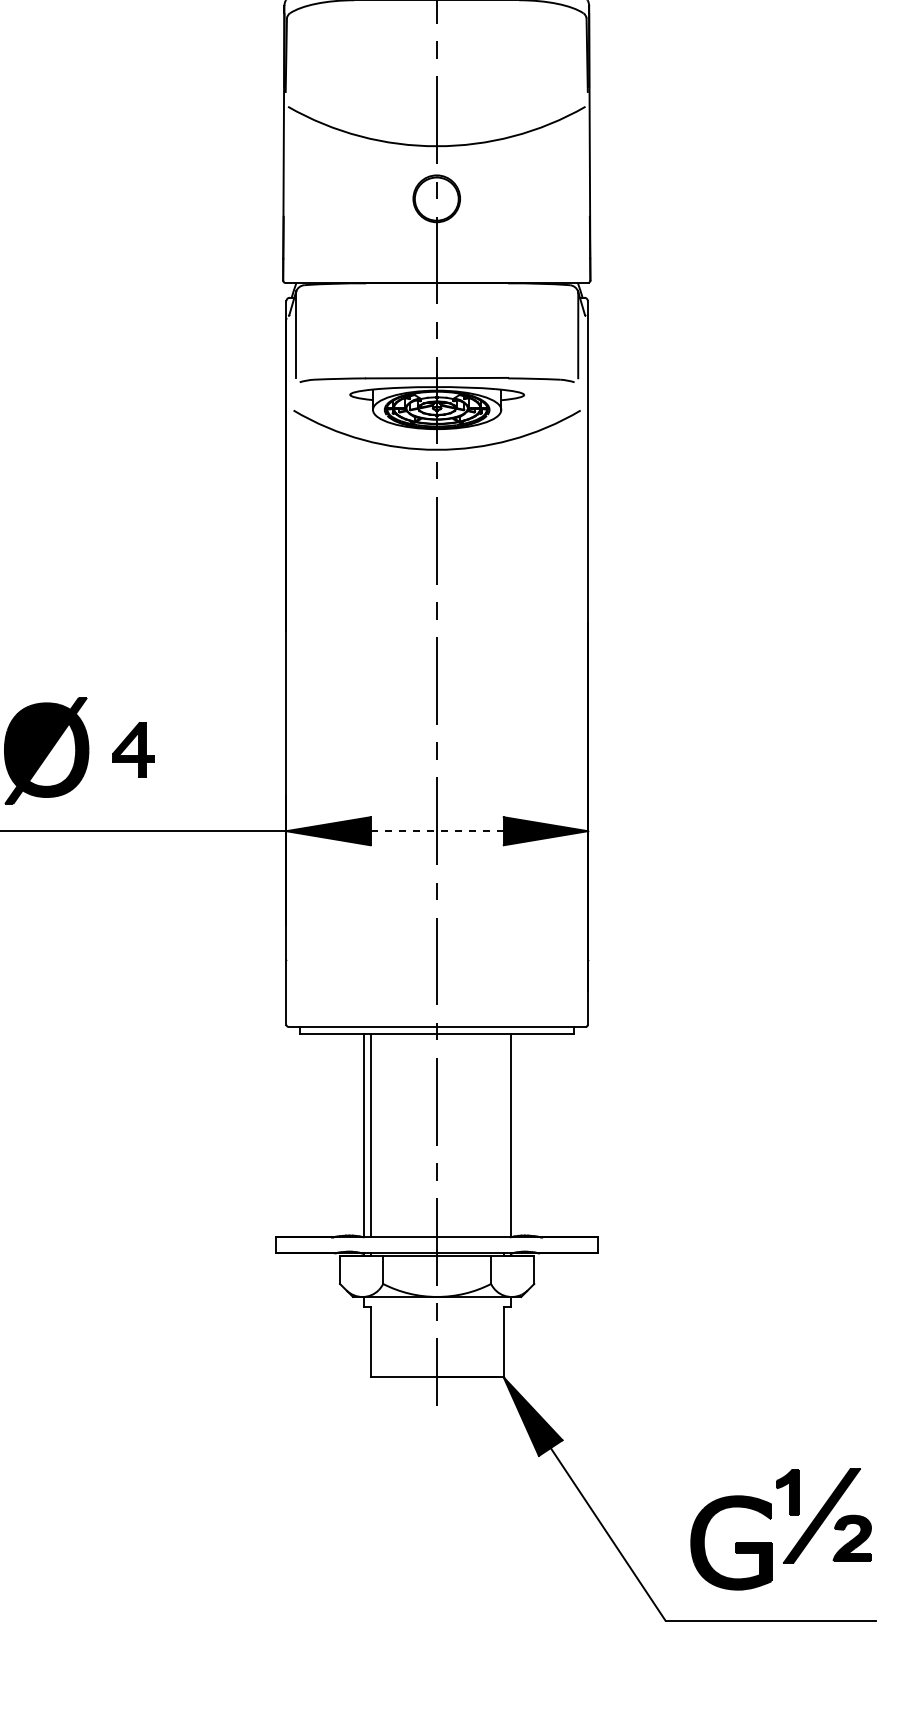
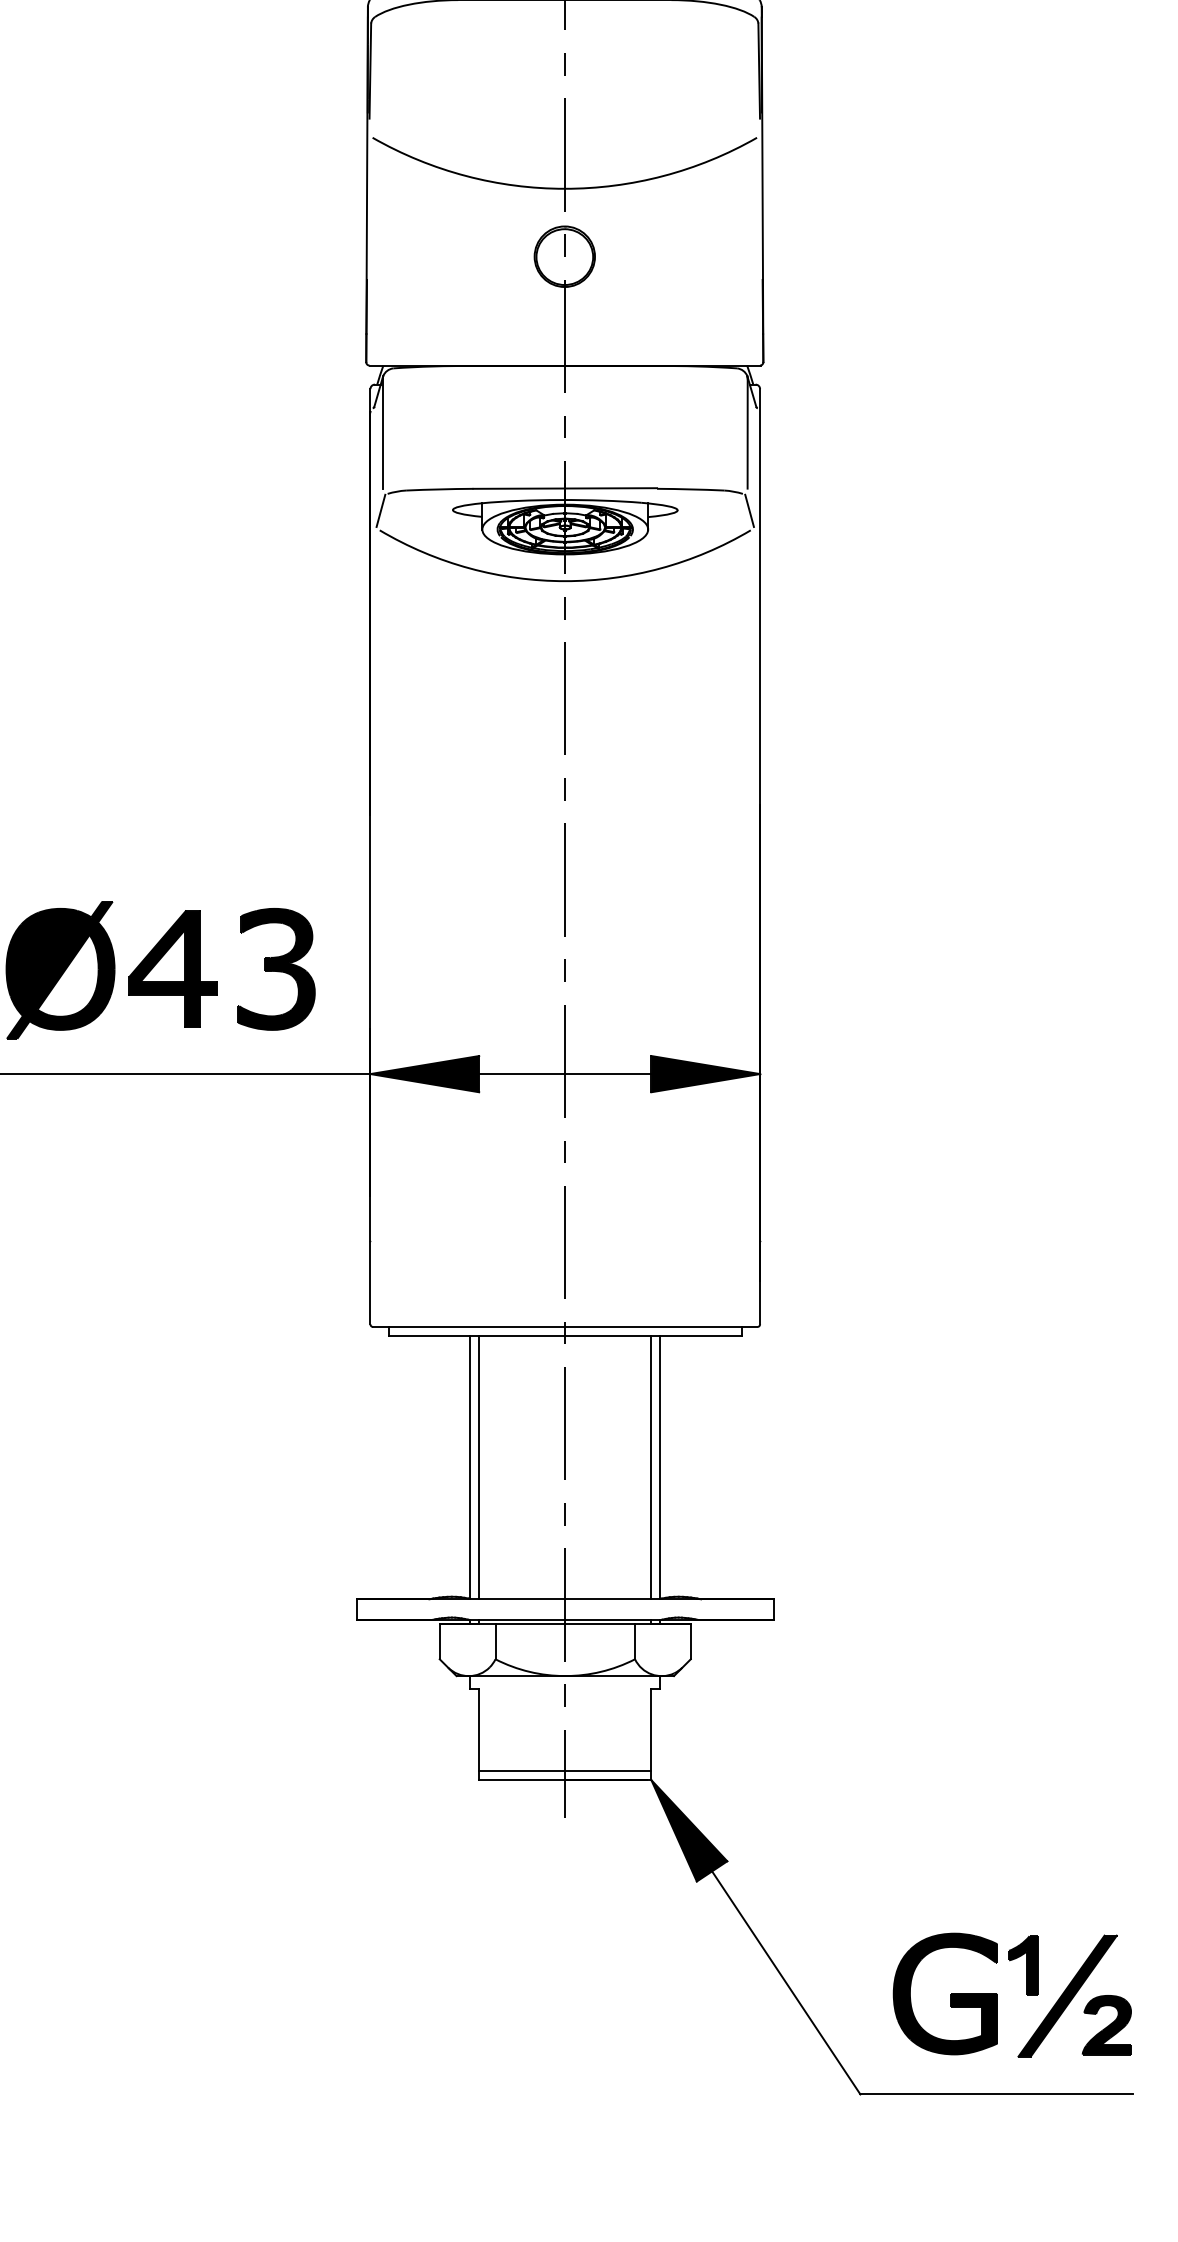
line: (294, 395) -> (380, 510), added
line: (579, 395) -> (749, 510), added
part: (133, 749) -> (172, 968), size x1.67
part: (213, 750) -> (276, 969), added
line: (436, 831) -> (564, 1074), dashed -> solid
line: (503, 1135) -> (651, 1467), added
line: (437, 1370) -> (565, 1771), added
part: (823, 1515) -> (1069, 1995), moved

